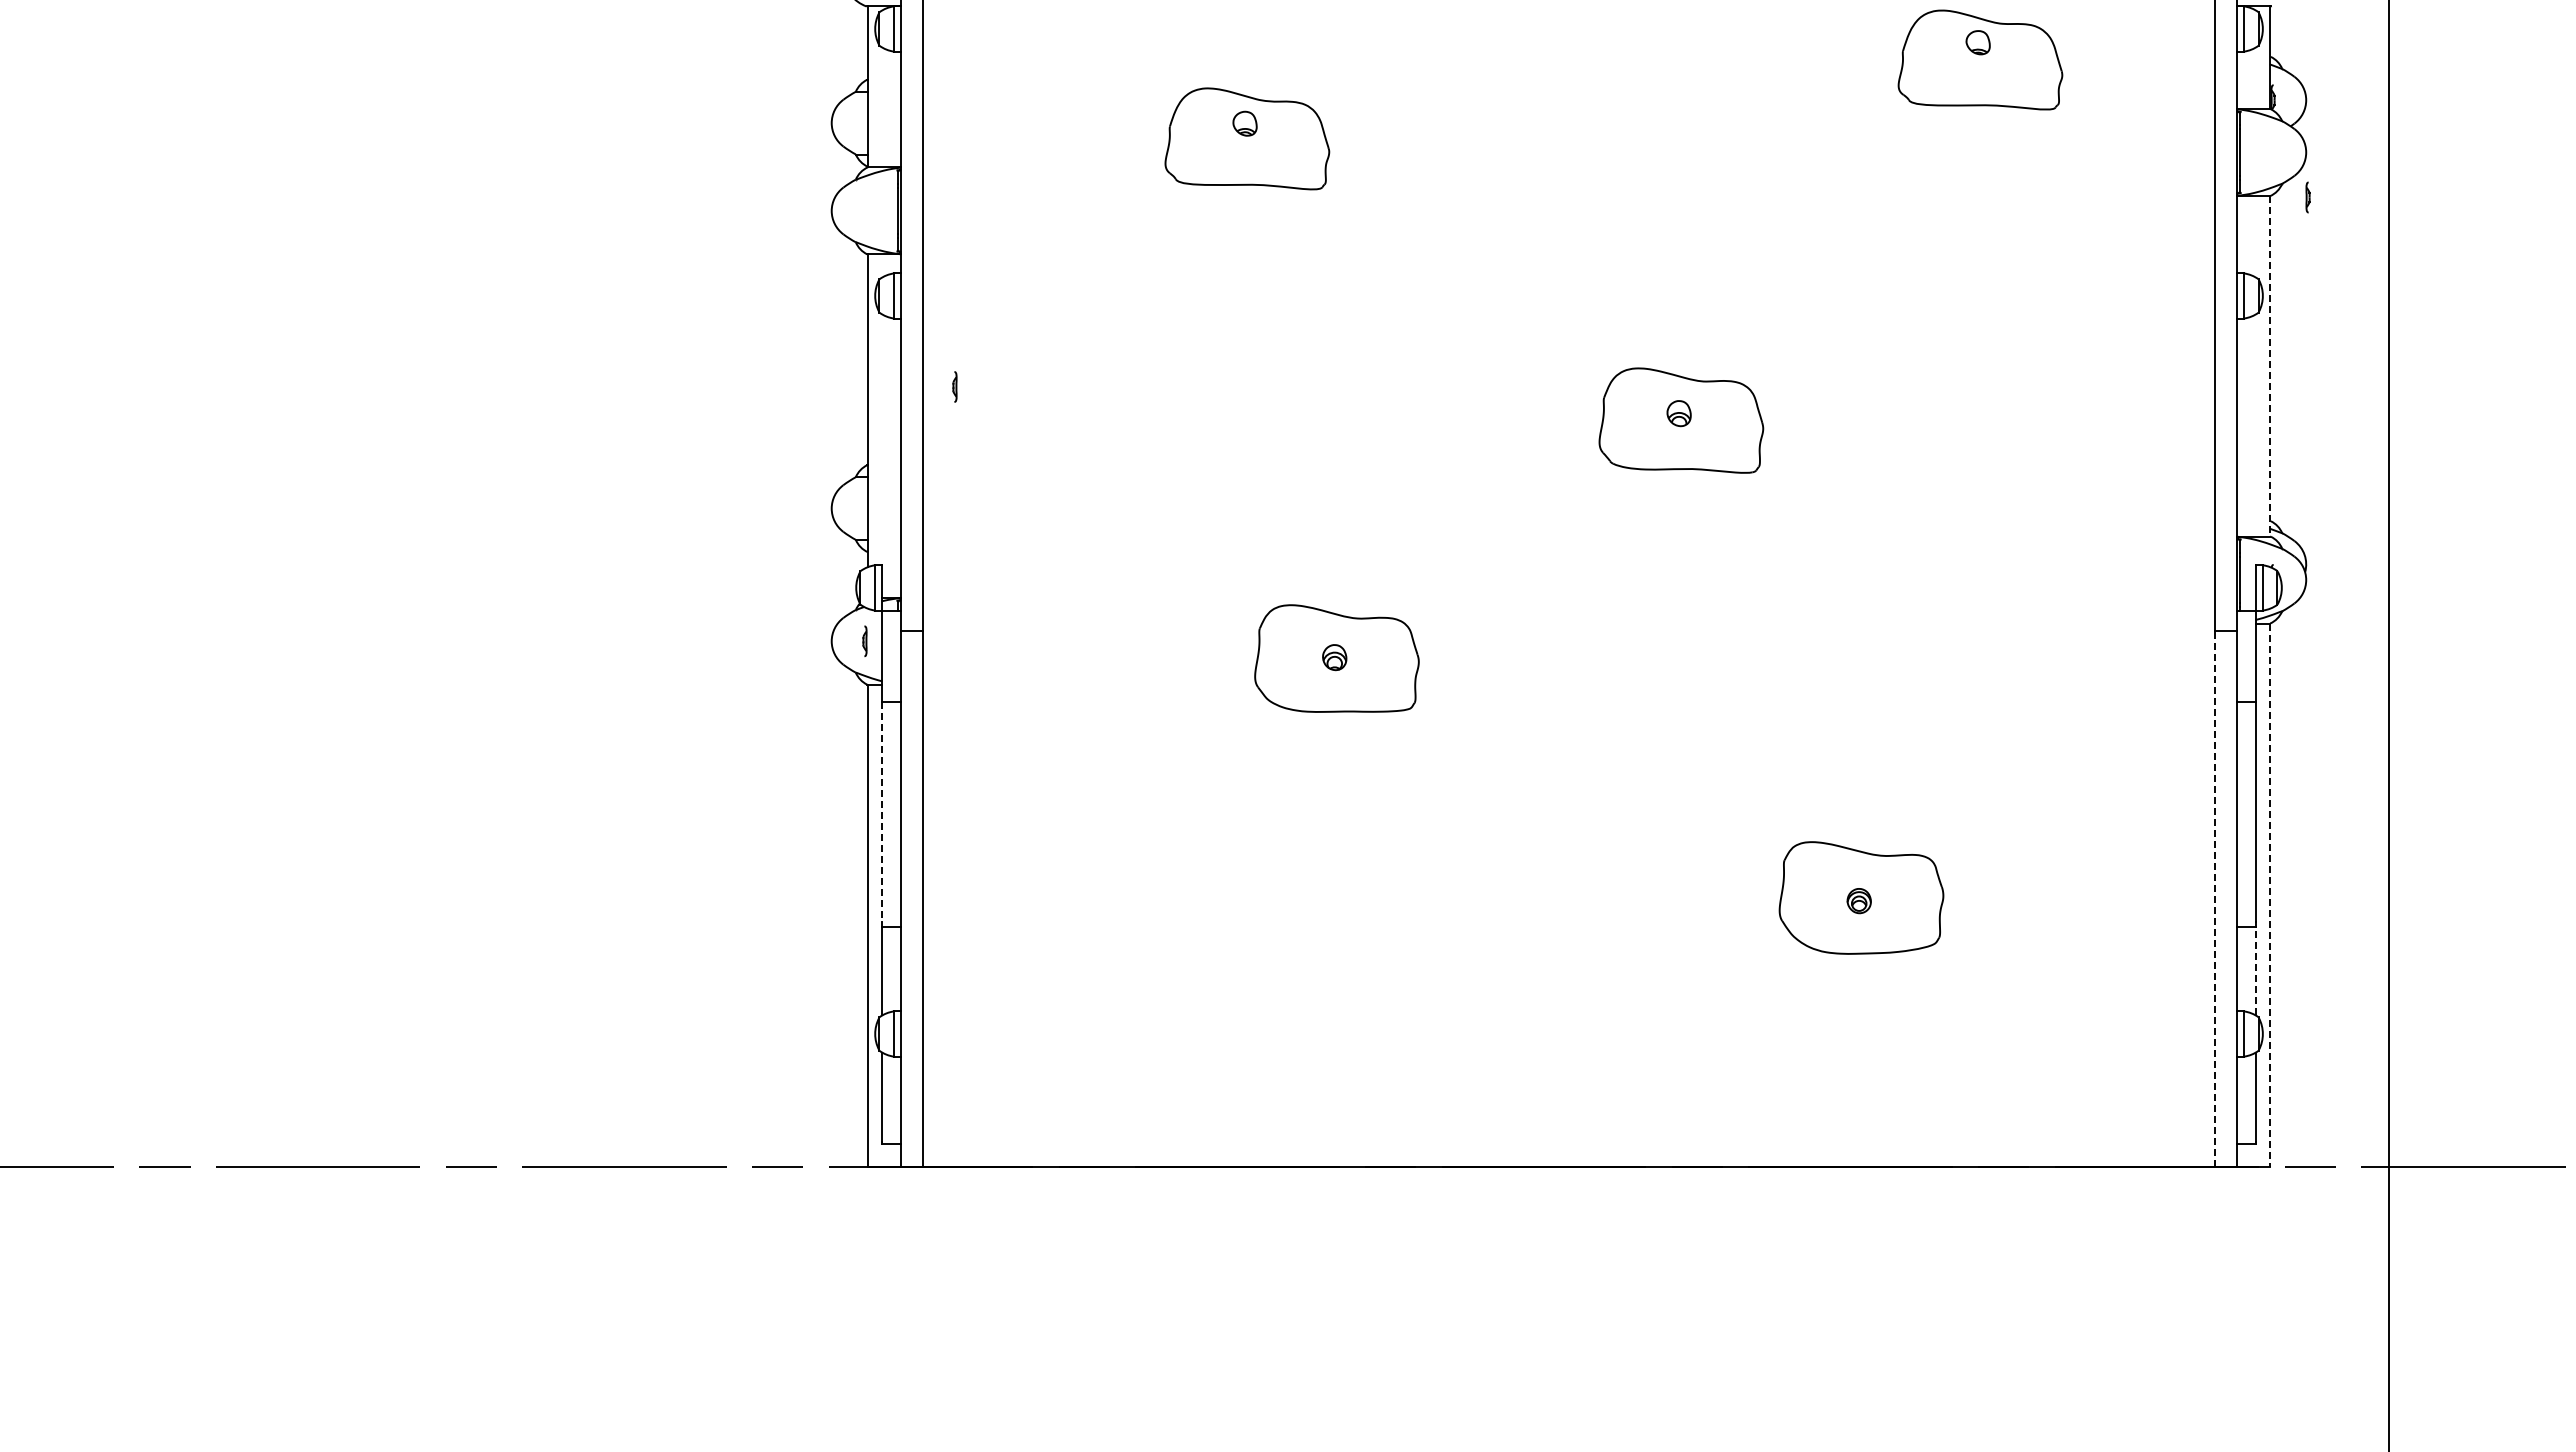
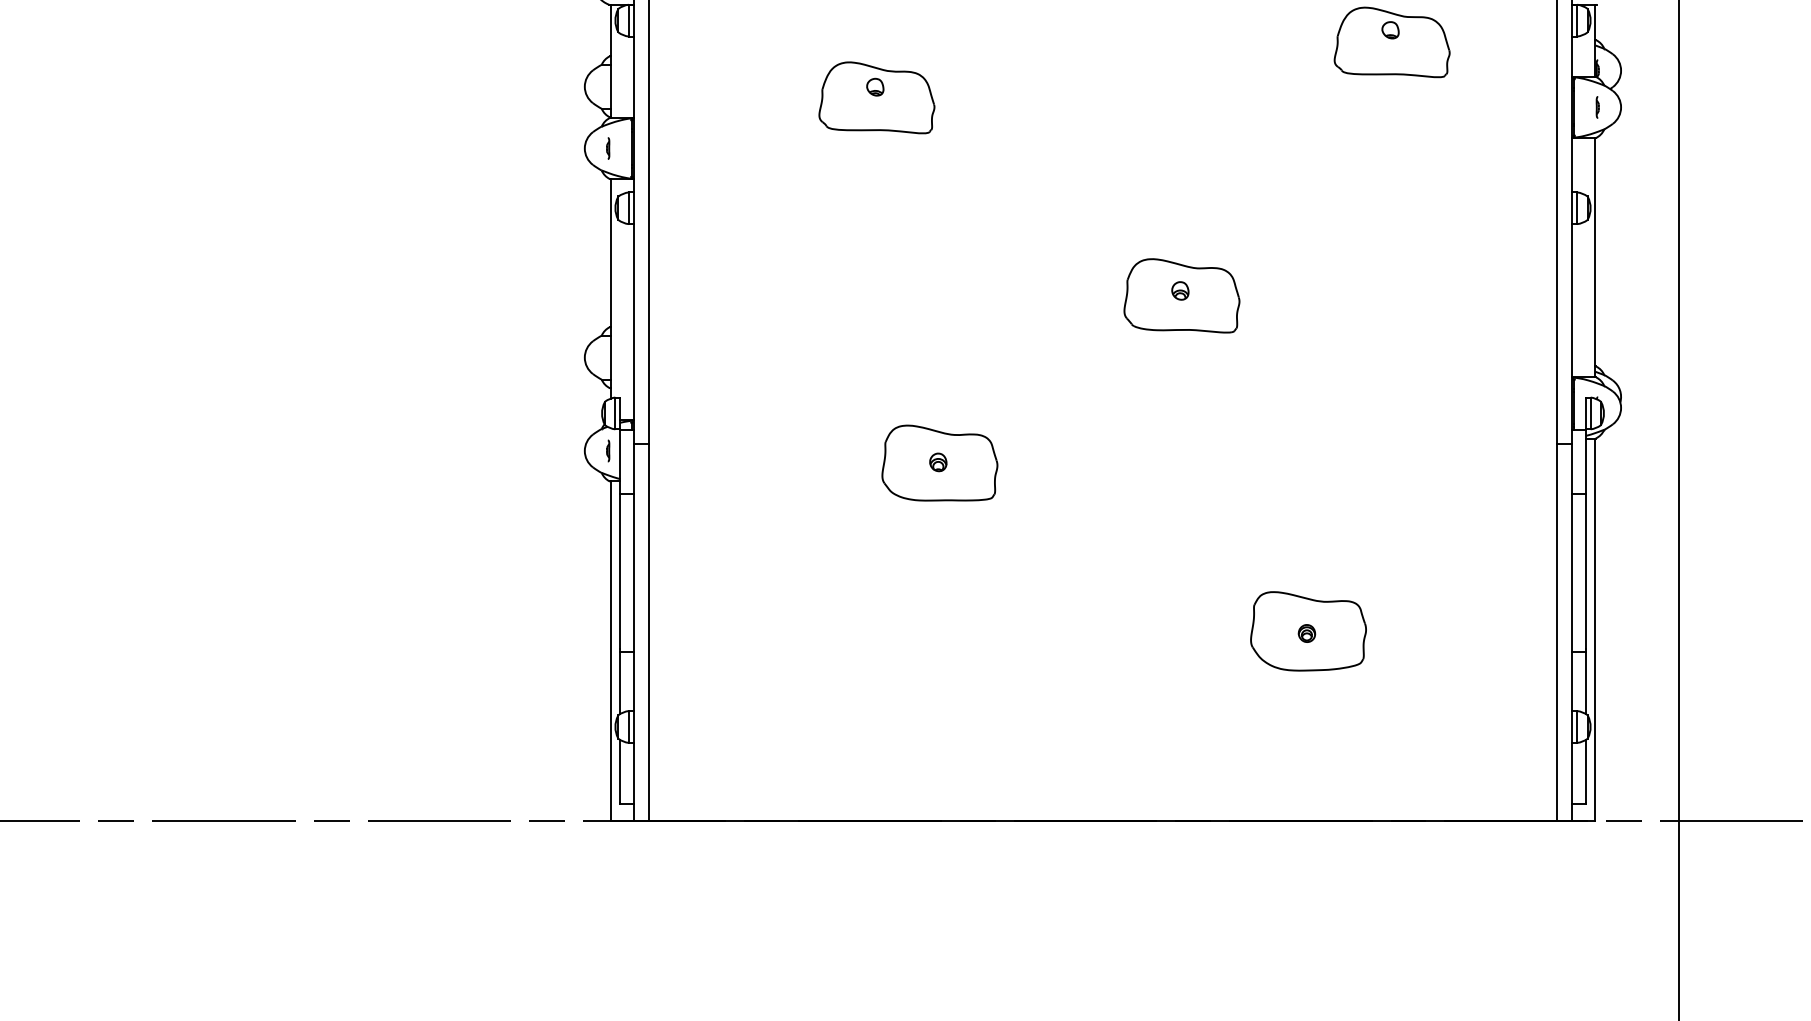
part: (2307, 197) -> (1597, 107), moved
line: (2269, 366) -> (1595, 257), dashed -> solid
part: (954, 386) -> (607, 148), moved
line: (882, 812) -> (620, 571), dashed -> solid
line: (2269, 895) -> (1595, 629), dashed -> solid
line: (2214, 899) -> (1556, 632), dashed -> solid
line: (2255, 970) -> (1585, 682), dashed -> solid

